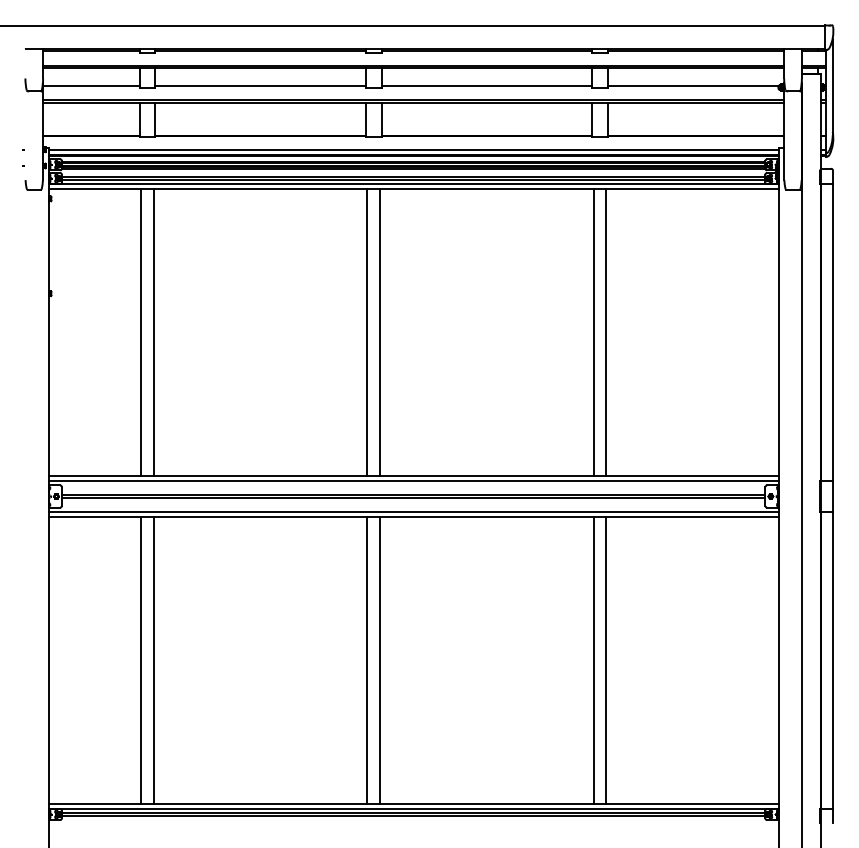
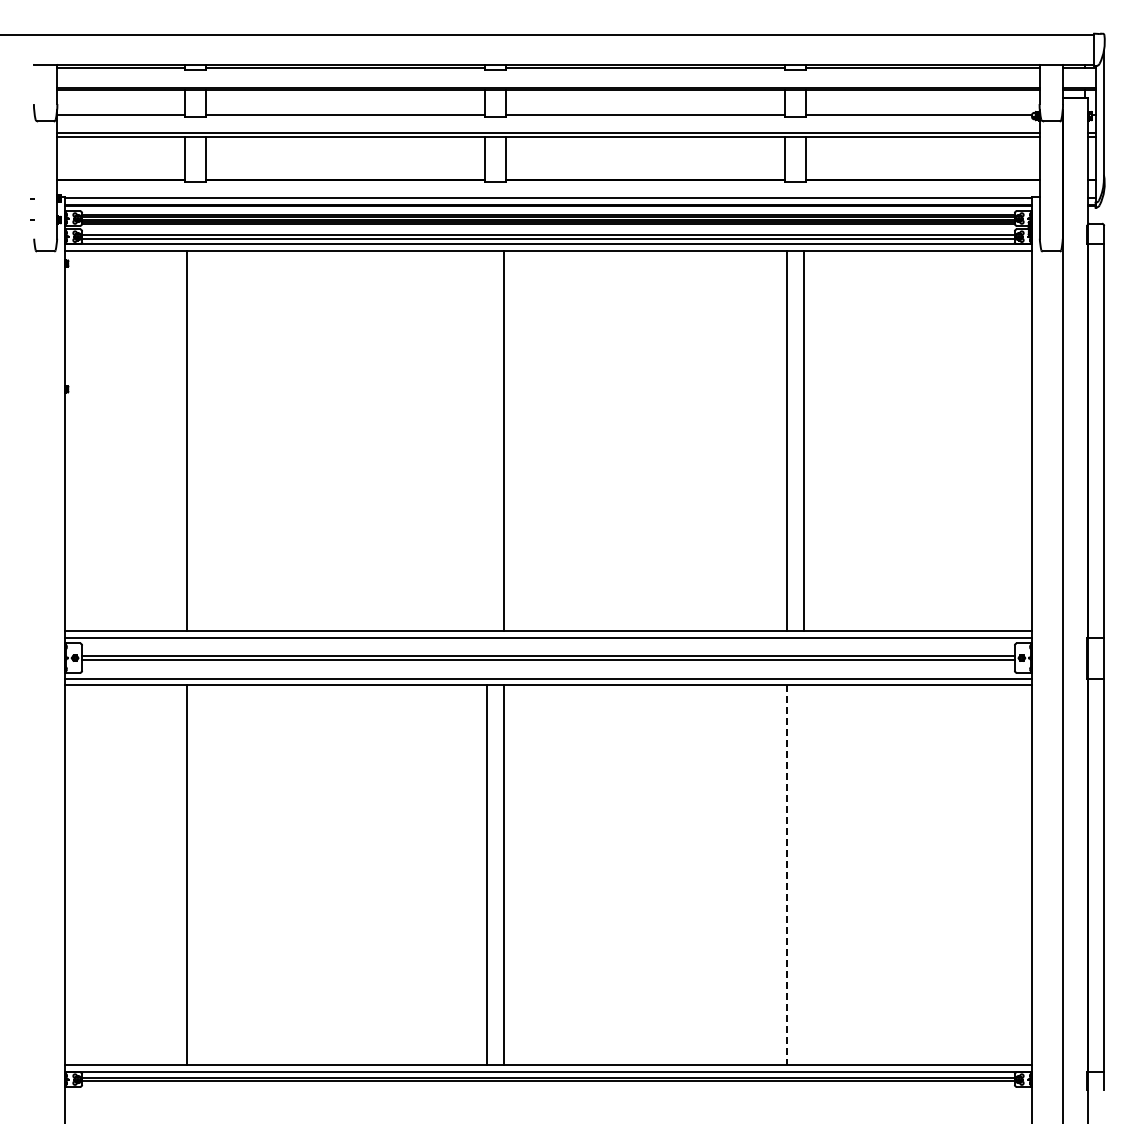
line: (154, 332) -> (204, 440), removed
line: (367, 332) -> (487, 440), removed
line: (154, 660) -> (204, 875), removed
line: (593, 660) -> (787, 875), solid -> dashed
line: (606, 660) -> (803, 875), removed

